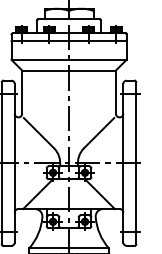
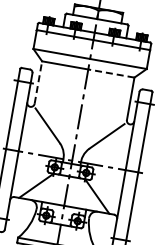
line: (91, 70) -> (110, 73), solid -> dashed
line: (22, 92) -> (38, 83), solid -> dashed

